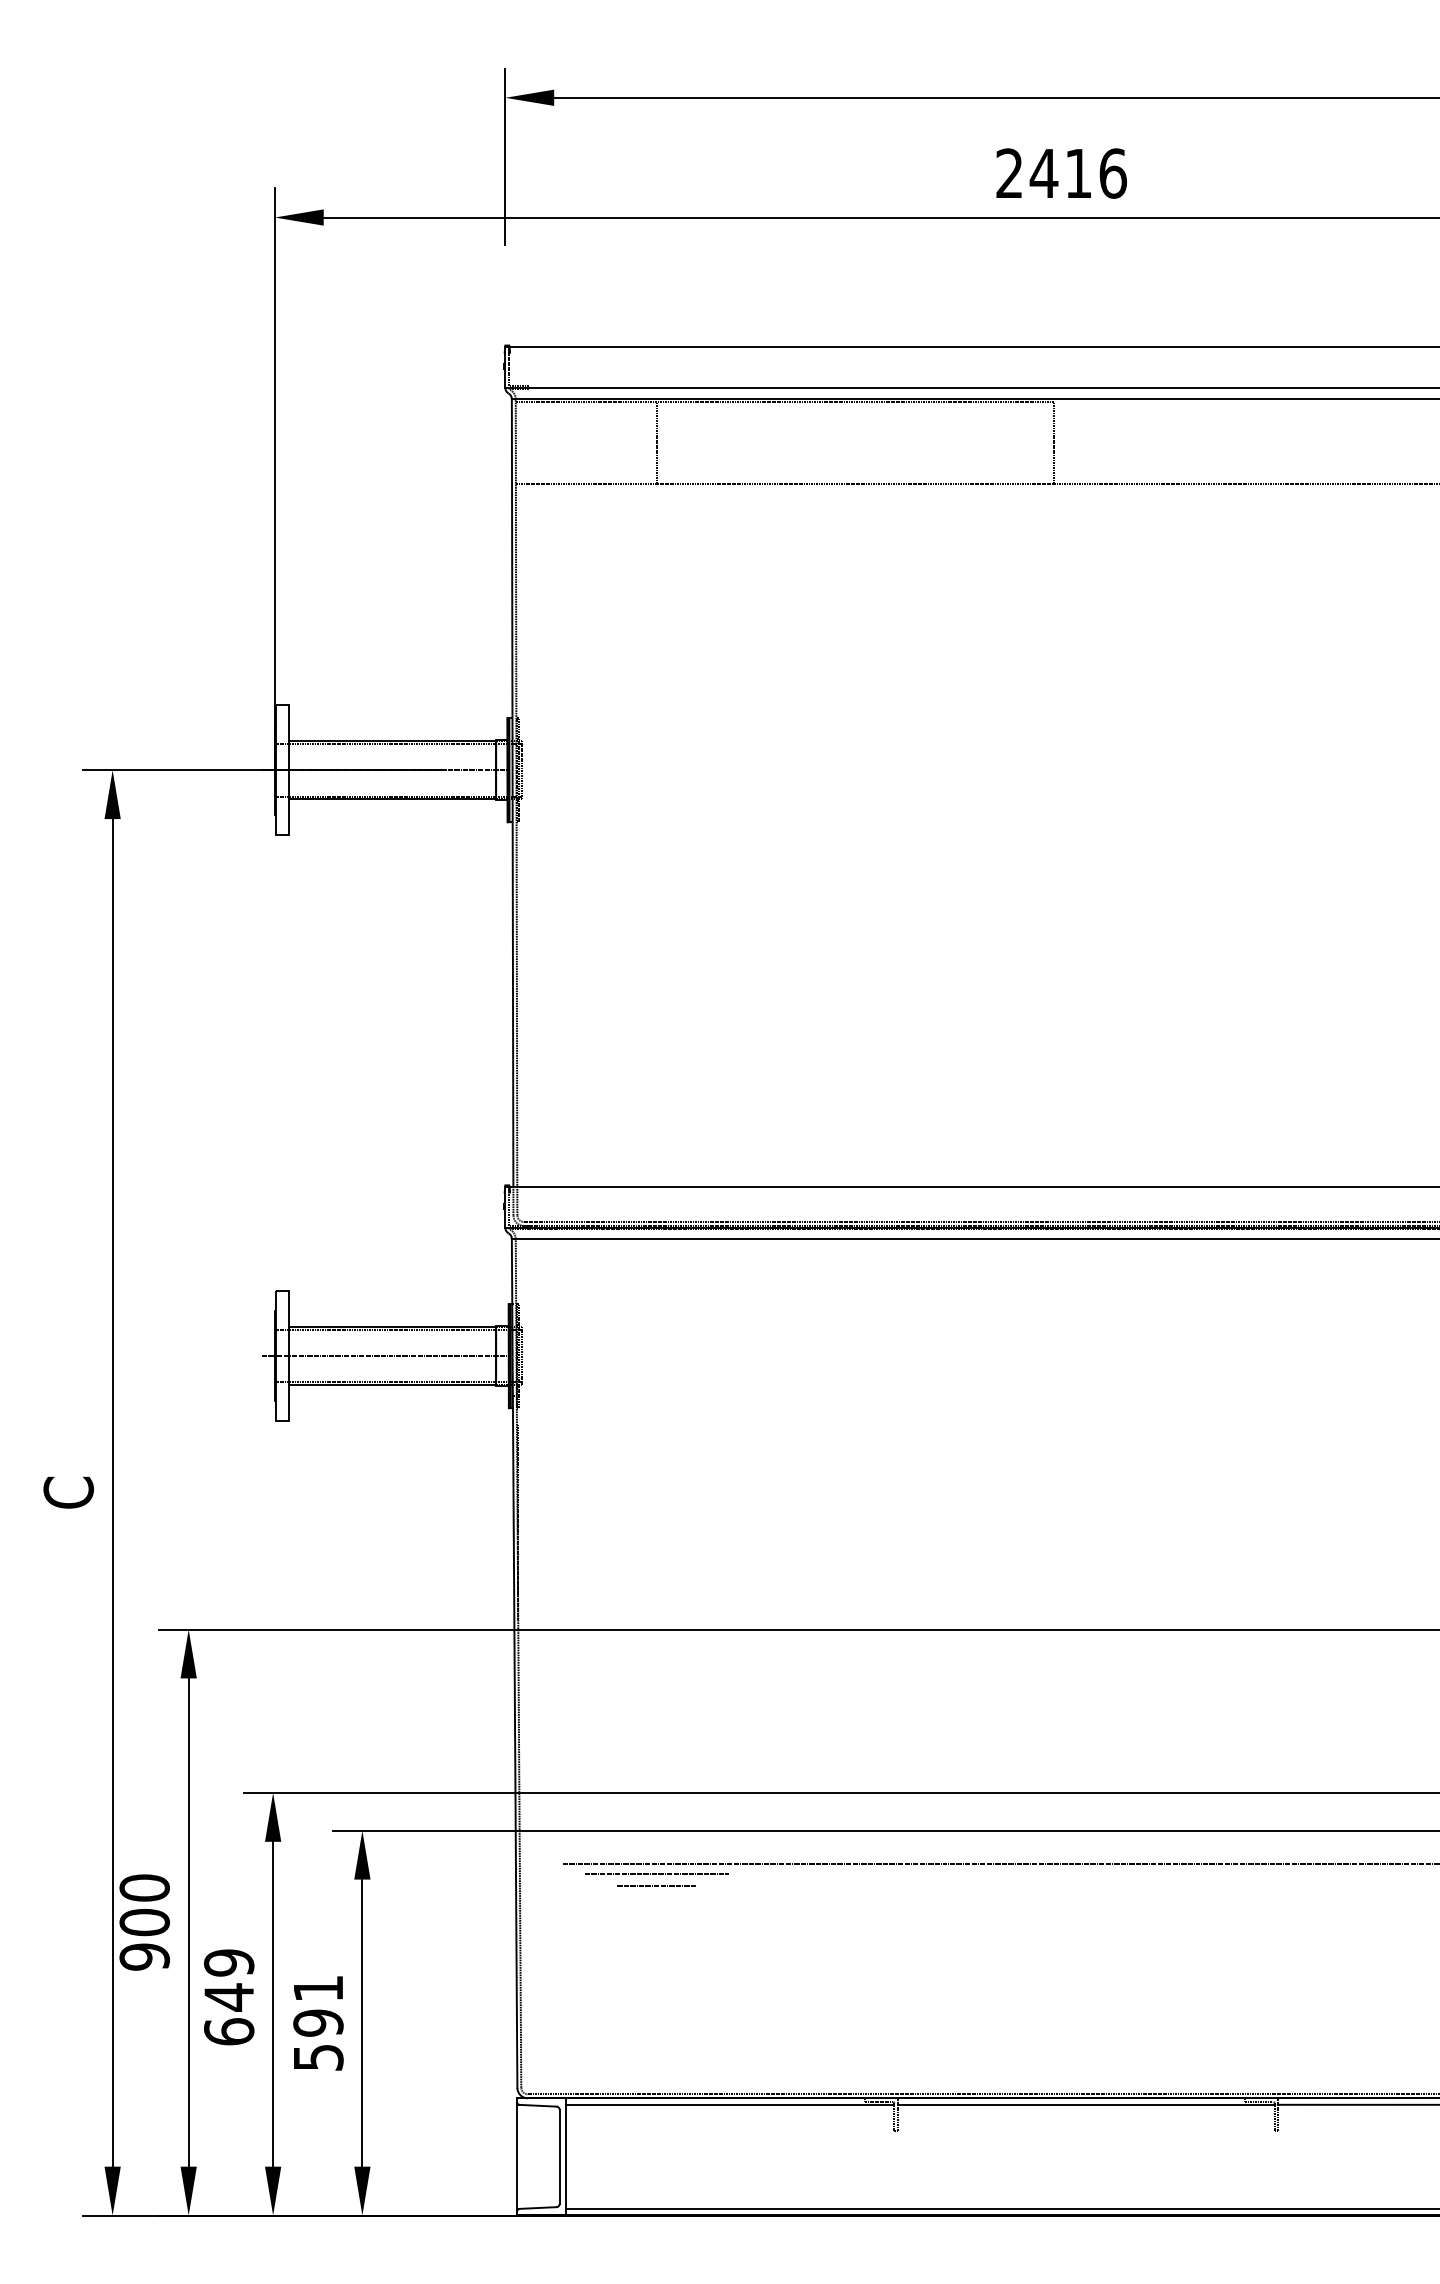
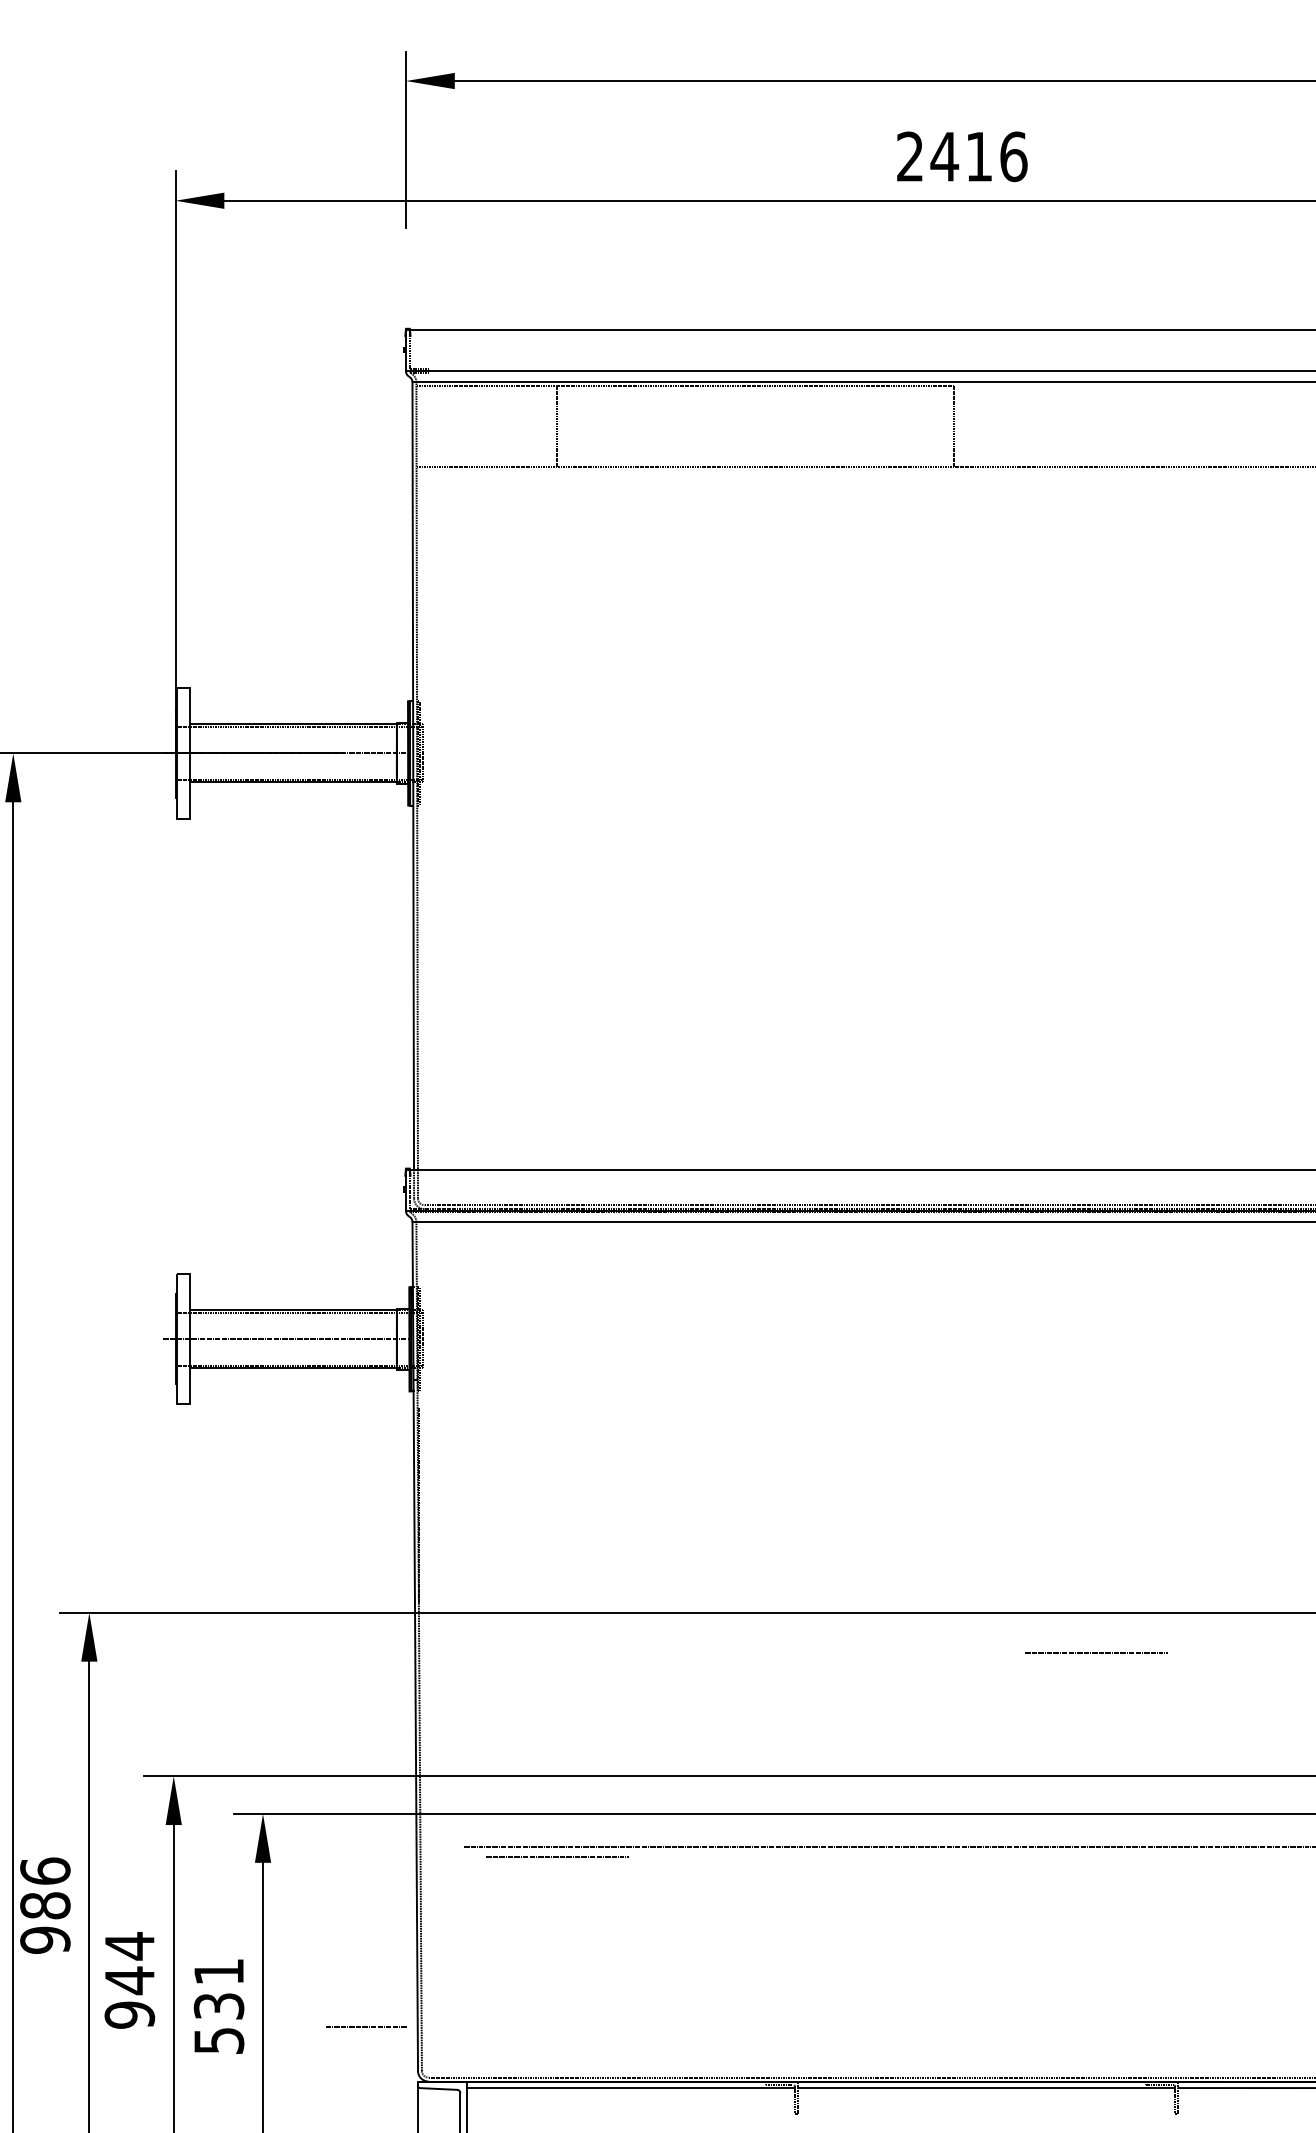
line: (1195, 1669) -> (1096, 1652), added
line: (656, 1885) -> (366, 2026), moved
text: (144, 1905) -> (45, 1888), 900 -> 986
text: (229, 1996) -> (130, 1979), 649 -> 944
text: (318, 2022) -> (219, 2005), 591 -> 531

